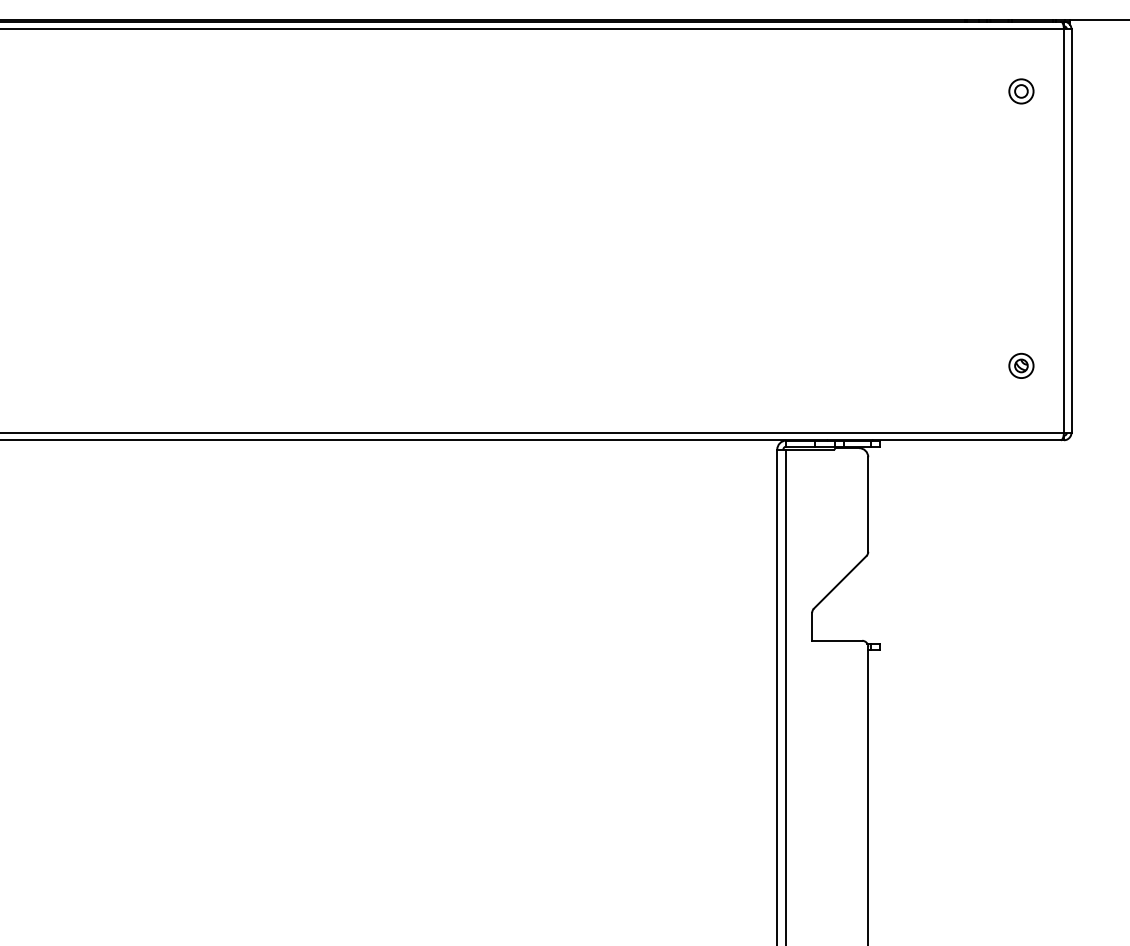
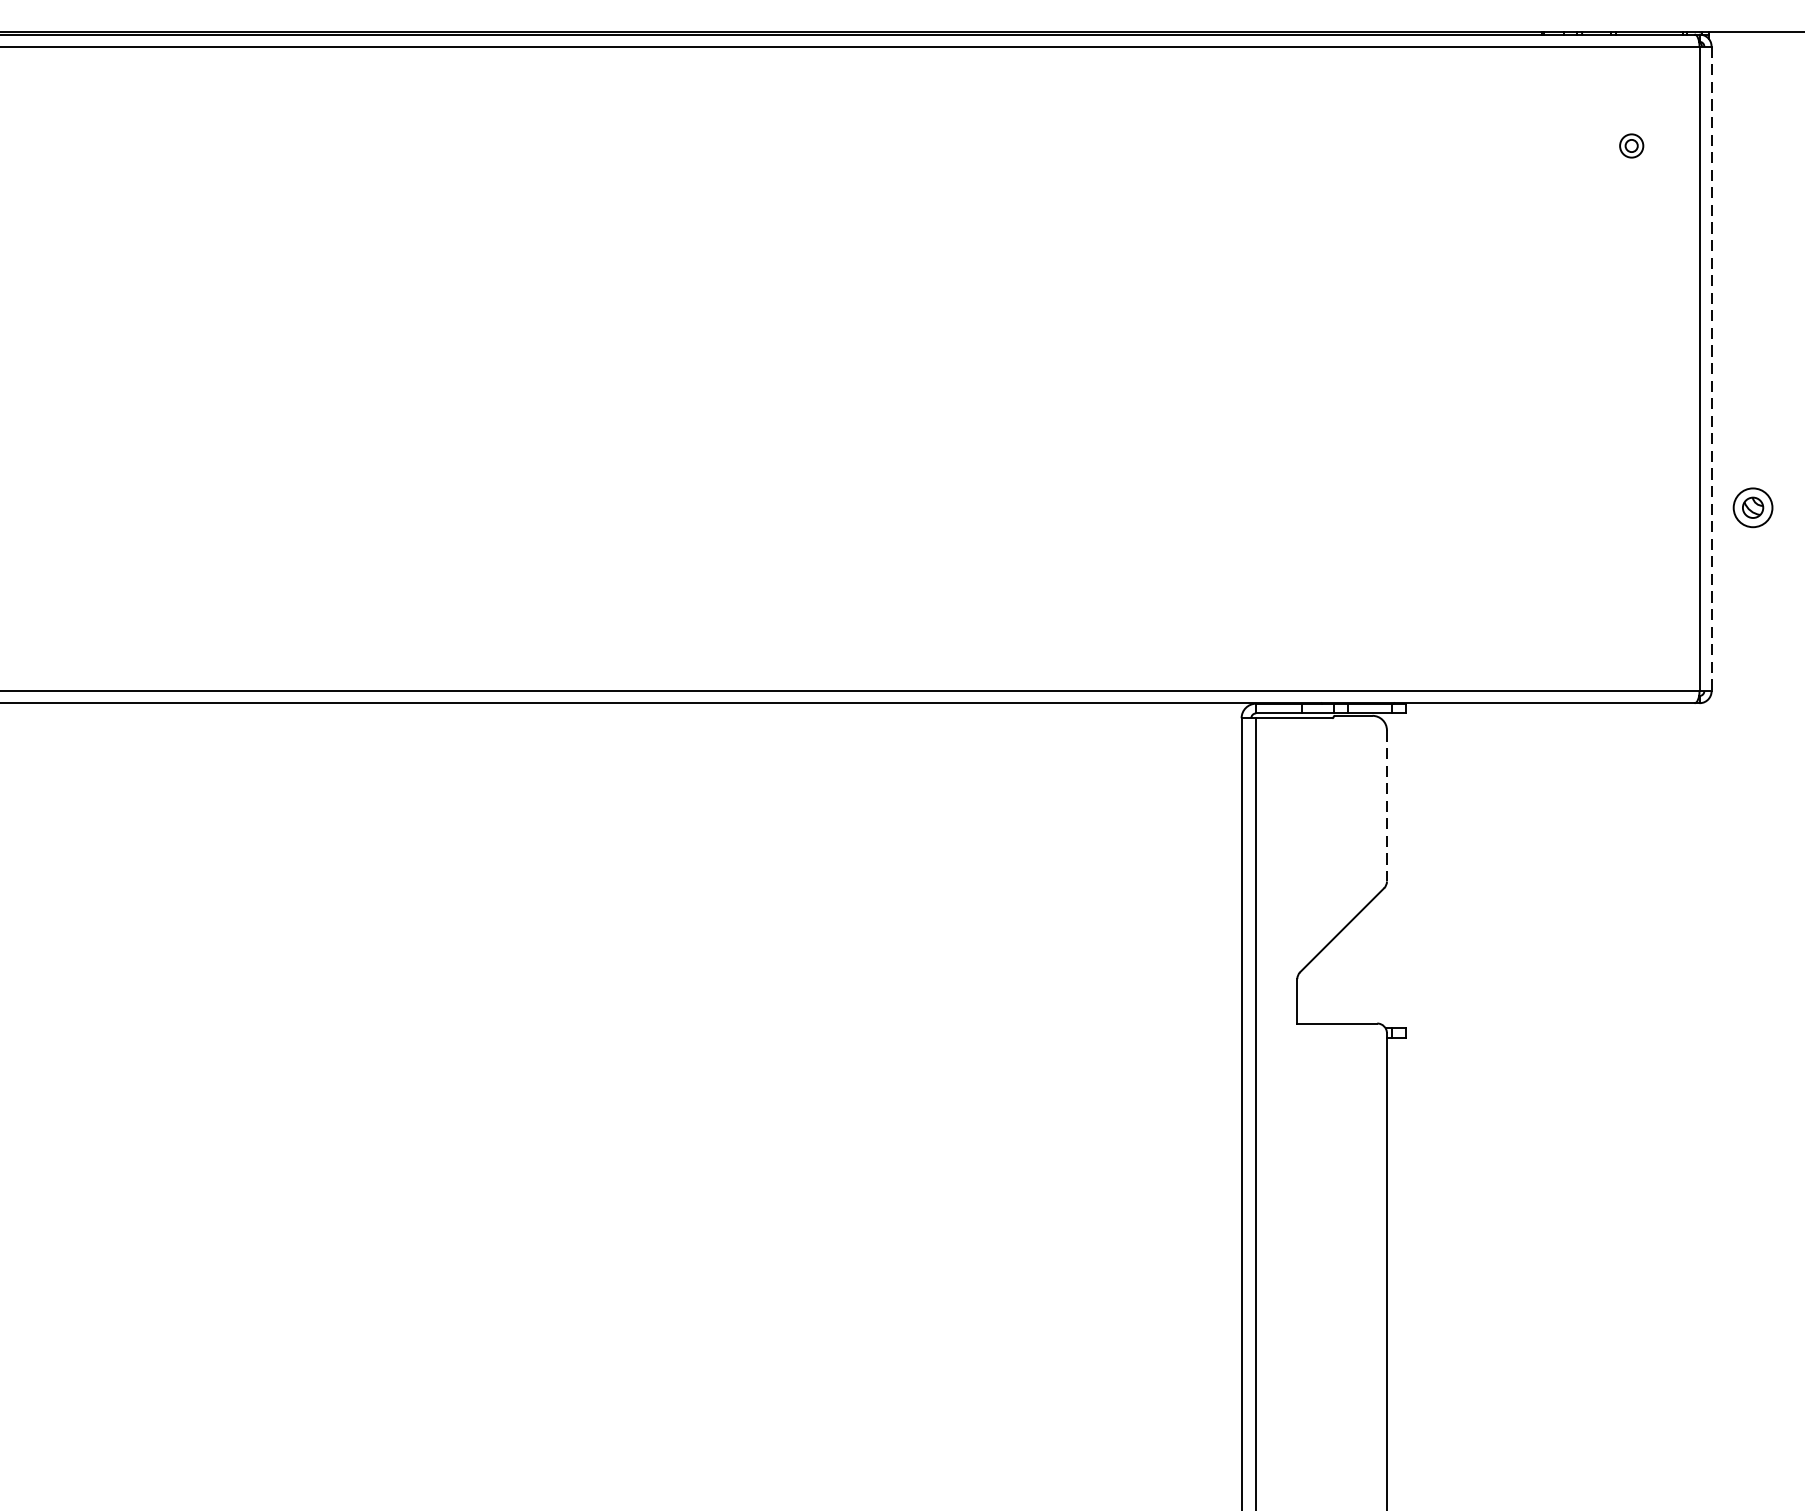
part: (1021, 91) -> (1631, 146), size x0.6
line: (1071, 230) -> (1711, 368), solid -> dashed
part: (1021, 365) -> (1753, 507), moved
line: (868, 505) -> (1387, 807), solid -> dashed

